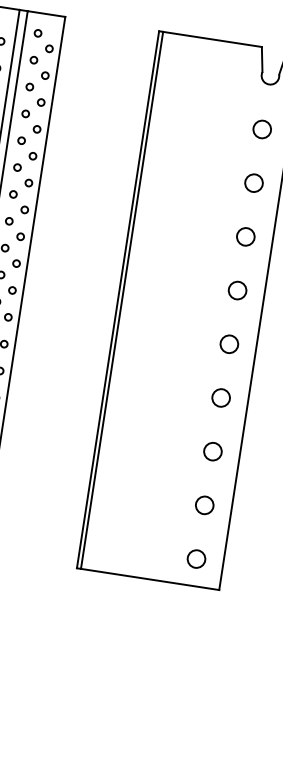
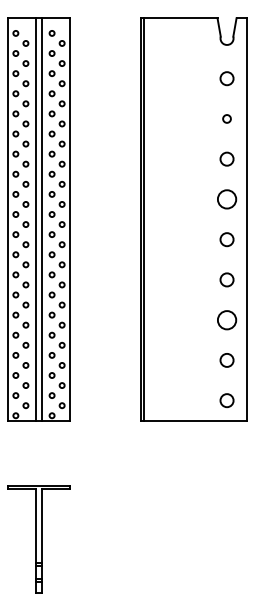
circle: (253, 182) -> (226, 118), size x0.6
circle: (236, 290) -> (226, 199), size x1.4
circle: (212, 450) -> (226, 319), size x1.4

